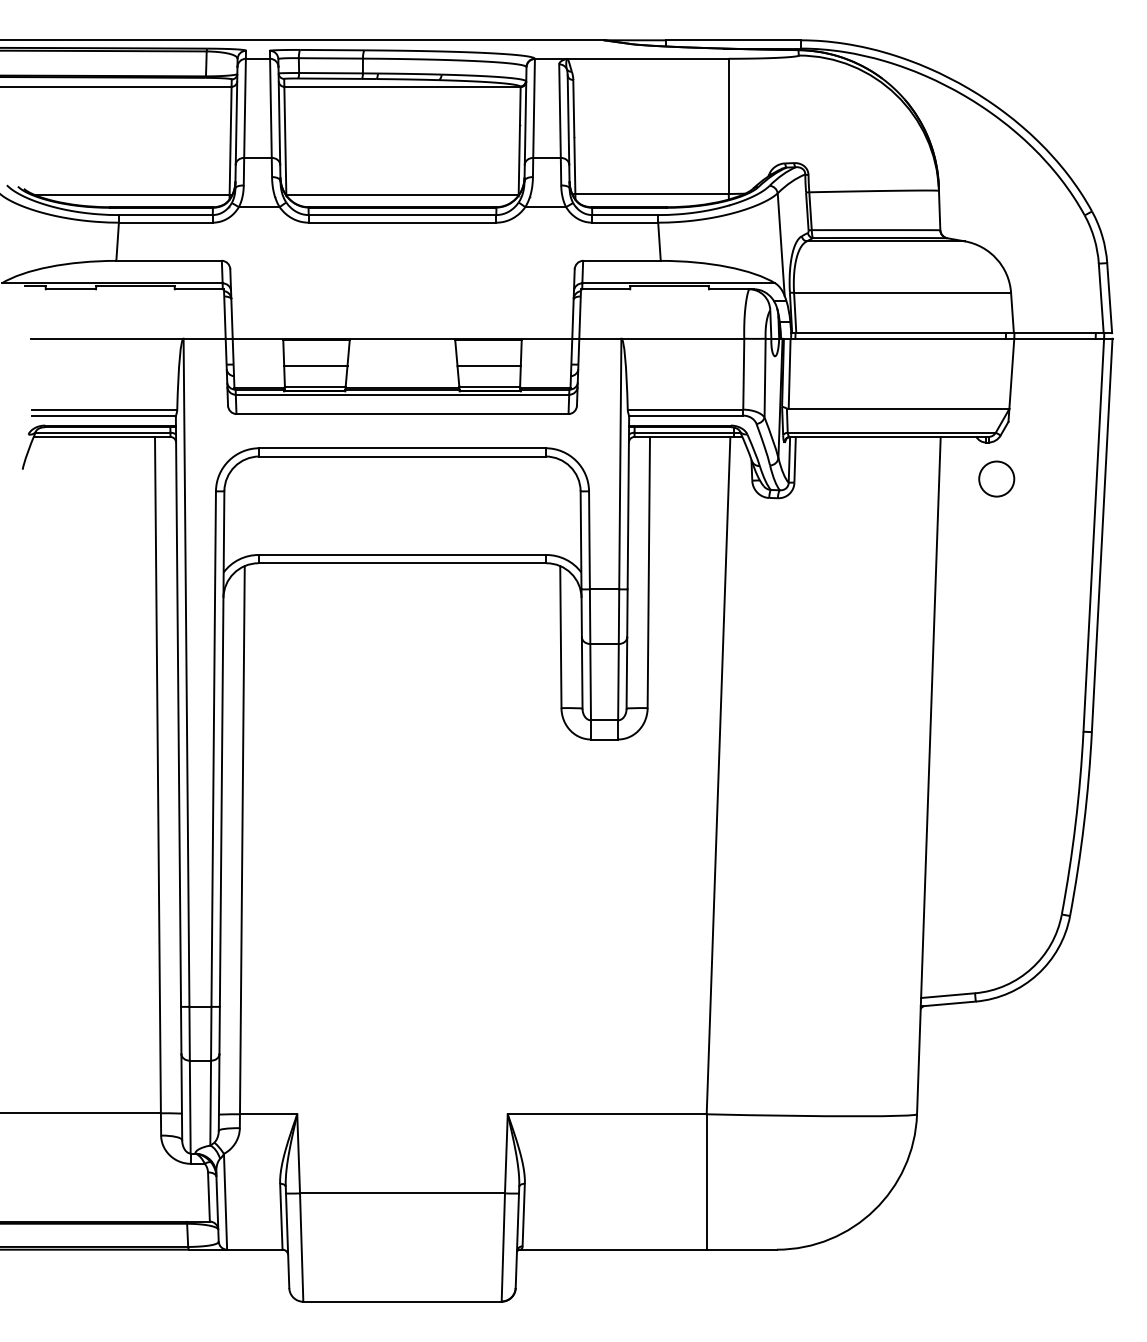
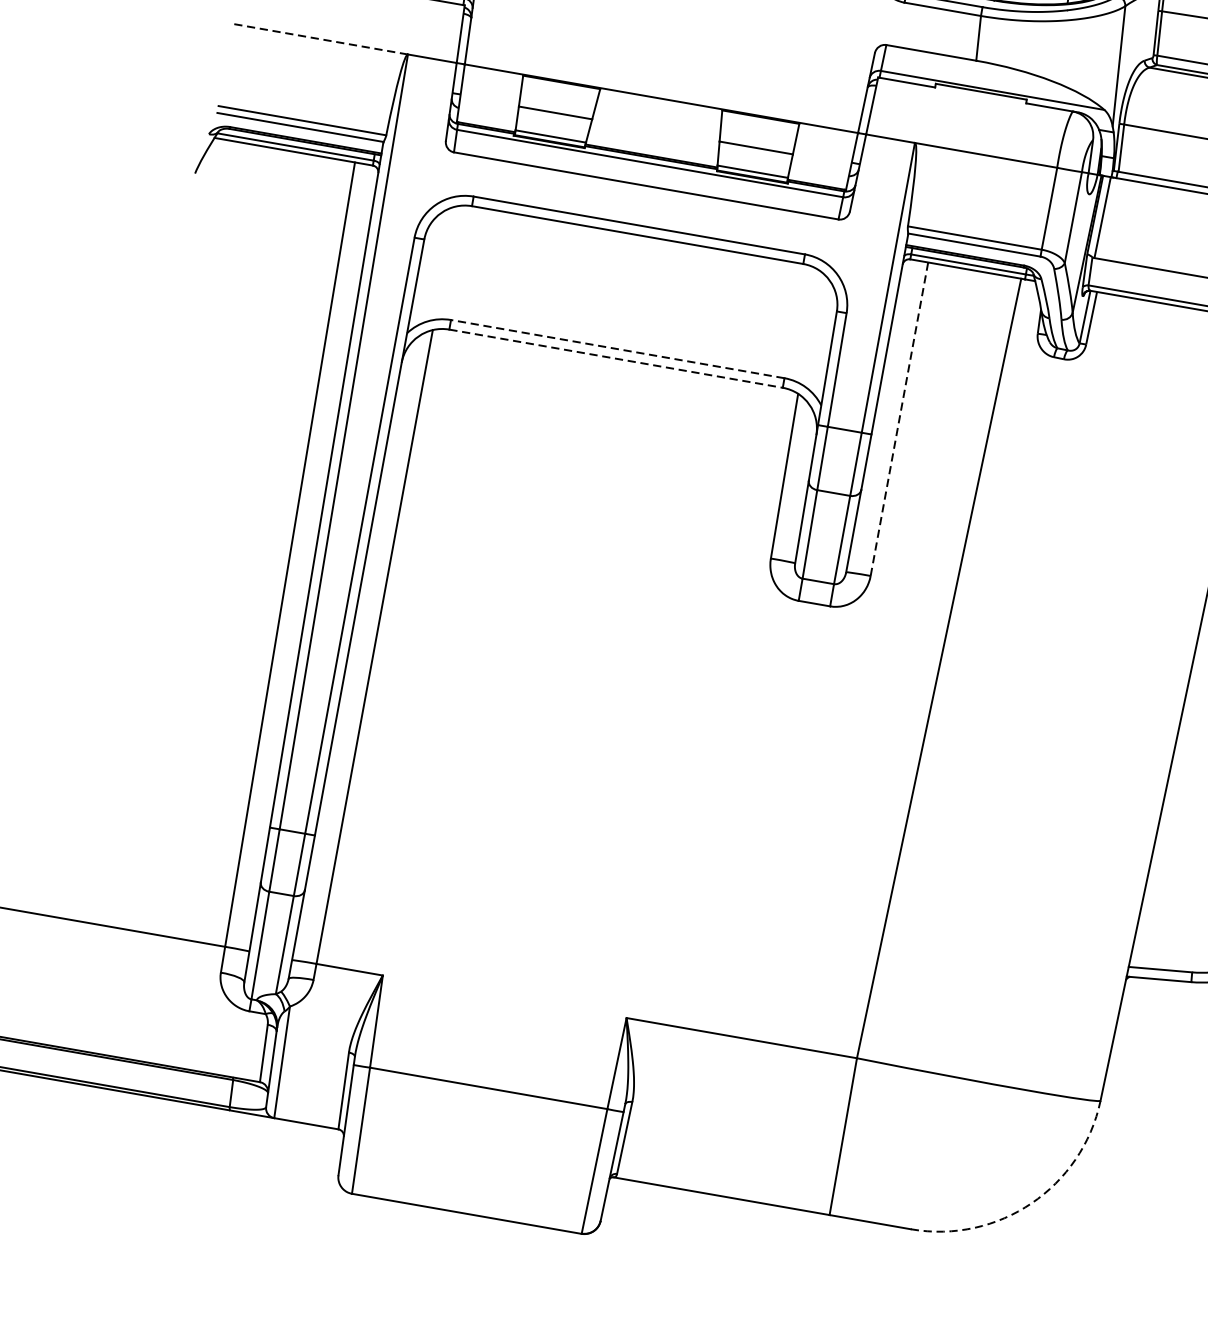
line: (107, 338) -> (319, 38), solid -> dashed
line: (402, 555) -> (617, 349), solid -> dashed
line: (402, 563) -> (616, 358), solid -> dashed
line: (648, 572) -> (899, 419), solid -> dashed
arc: (874, 1210) -> (1031, 1203), solid -> dashed

